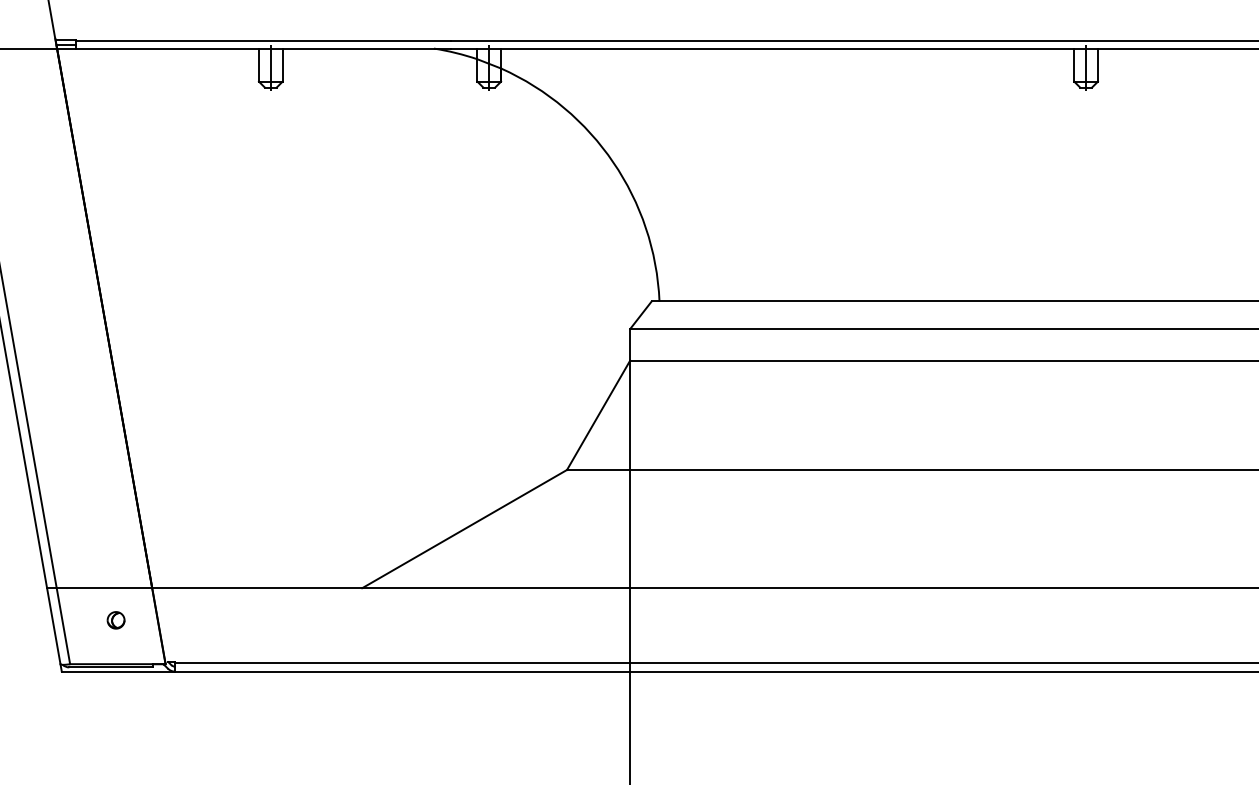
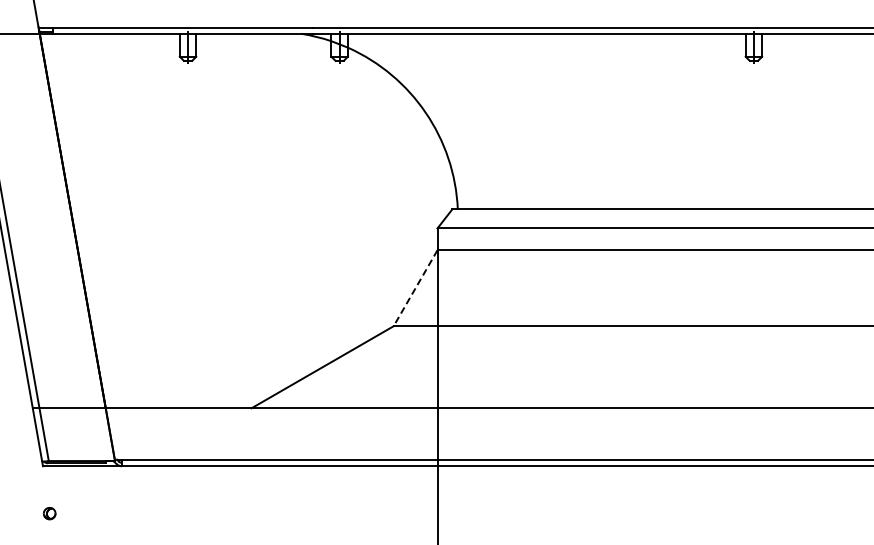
line: (598, 415) -> (415, 288), solid -> dashed
part: (115, 620) -> (49, 513), moved

